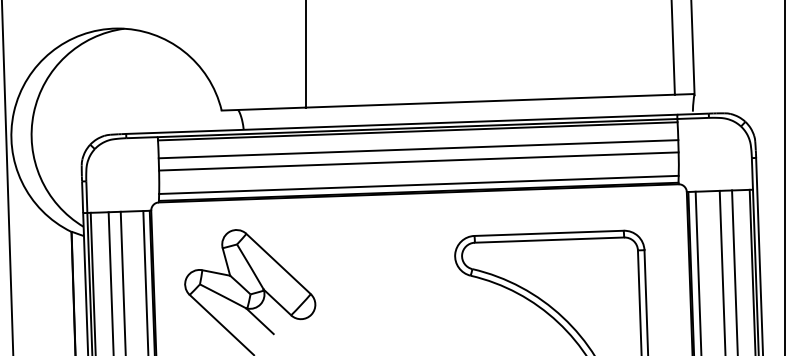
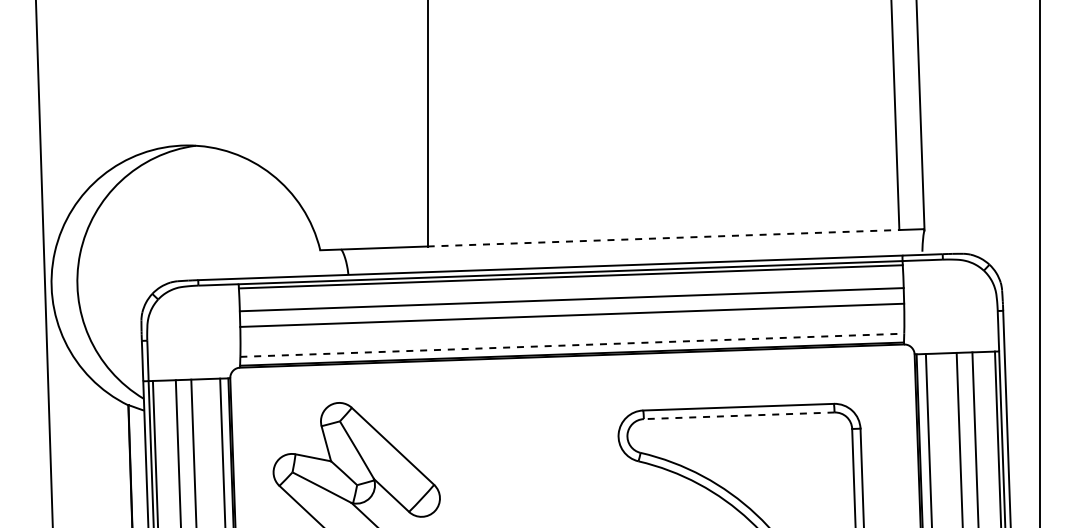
line: (490, 101) -> (663, 238), solid -> dashed
line: (419, 185) -> (572, 345), solid -> dashed
line: (548, 239) -> (738, 415), solid -> dashed

